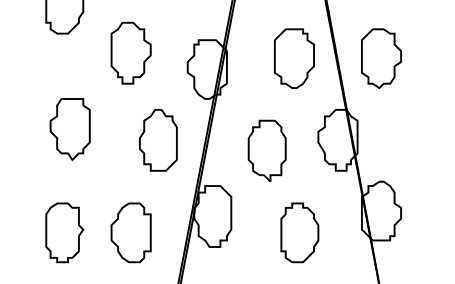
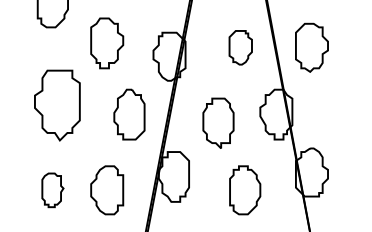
part: (294, 58) -> (240, 47), size x0.7
part: (69, 129) -> (56, 105), size x1.4
part: (64, 232) -> (52, 190), size x0.7

